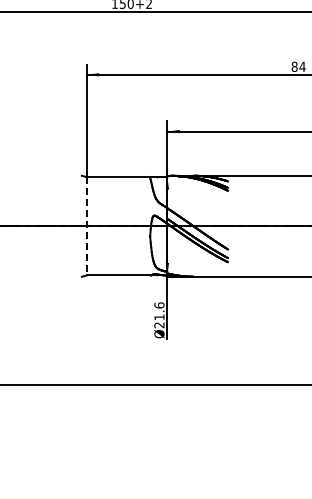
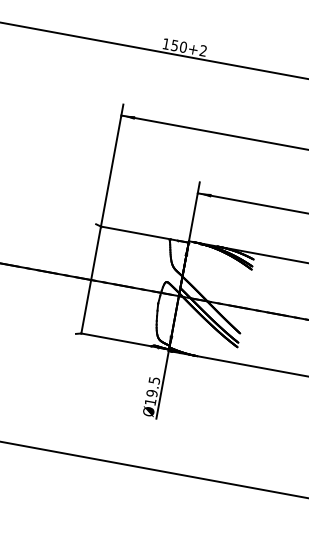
line: (86, 226) -> (90, 280), dashed -> solid
text: (159, 315) -> (152, 391), Ø21.6 -> Ø19.5

